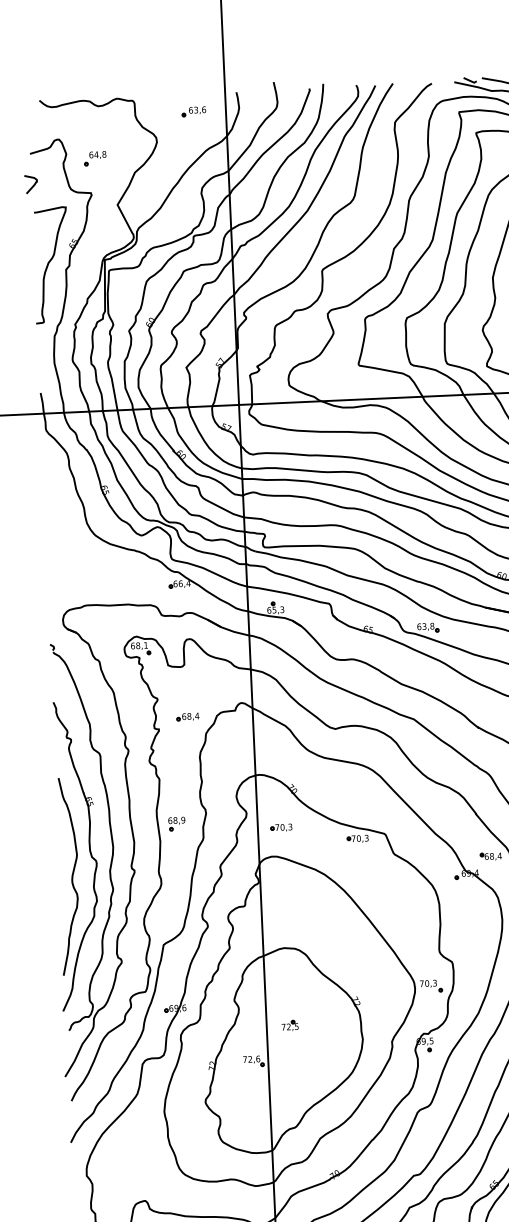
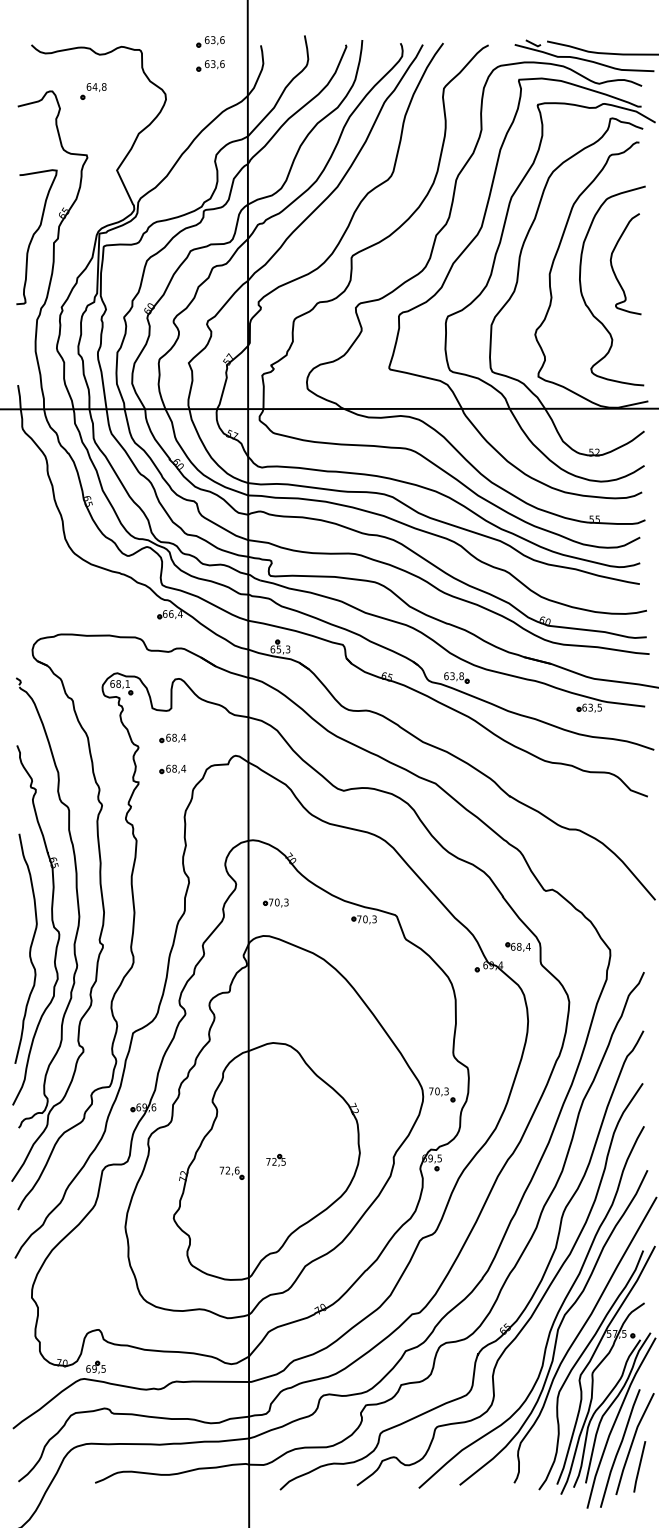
part: (192, 90) -> (210, 41), added
part: (95, 158) -> (93, 91), moved
curve: (32, 185) -> (19, 143), removed
part: (186, 690) -> (172, 738), added
part: (176, 824) -> (154, 893), removed
part: (289, 1024) -> (275, 1159), moved

